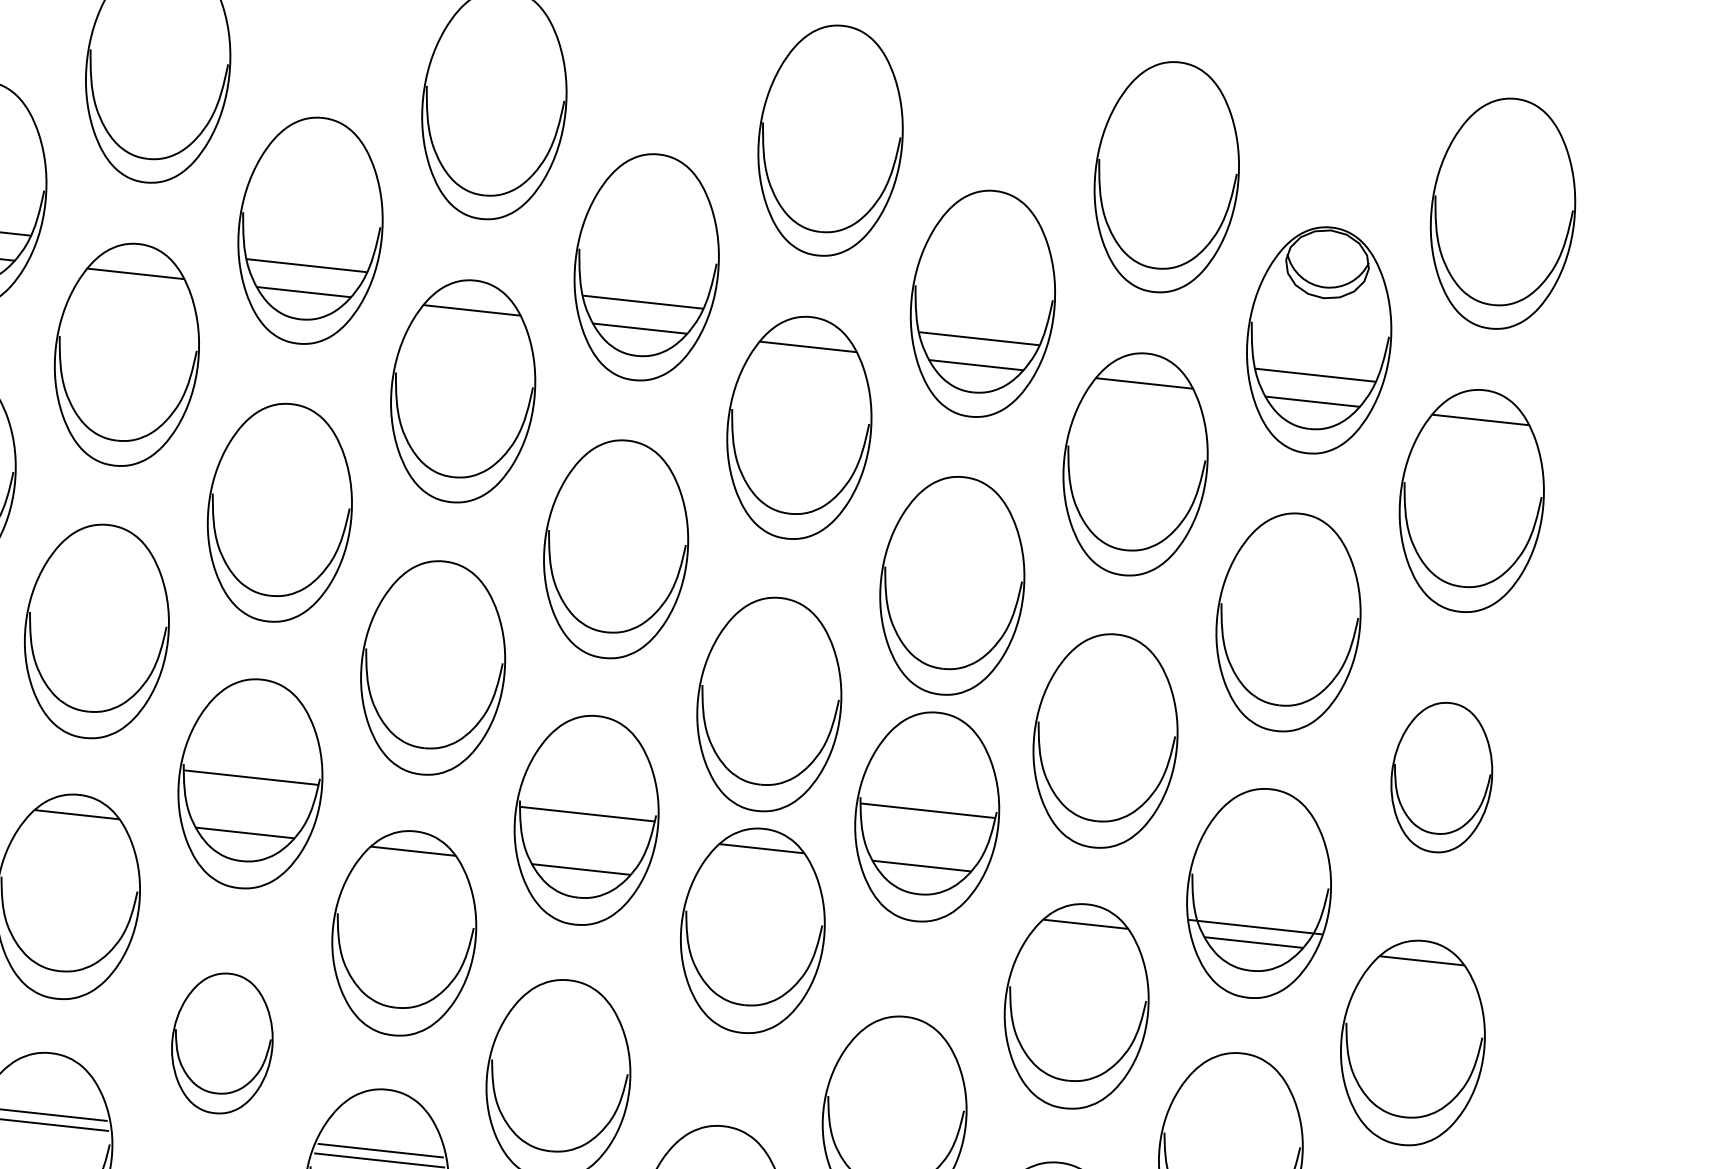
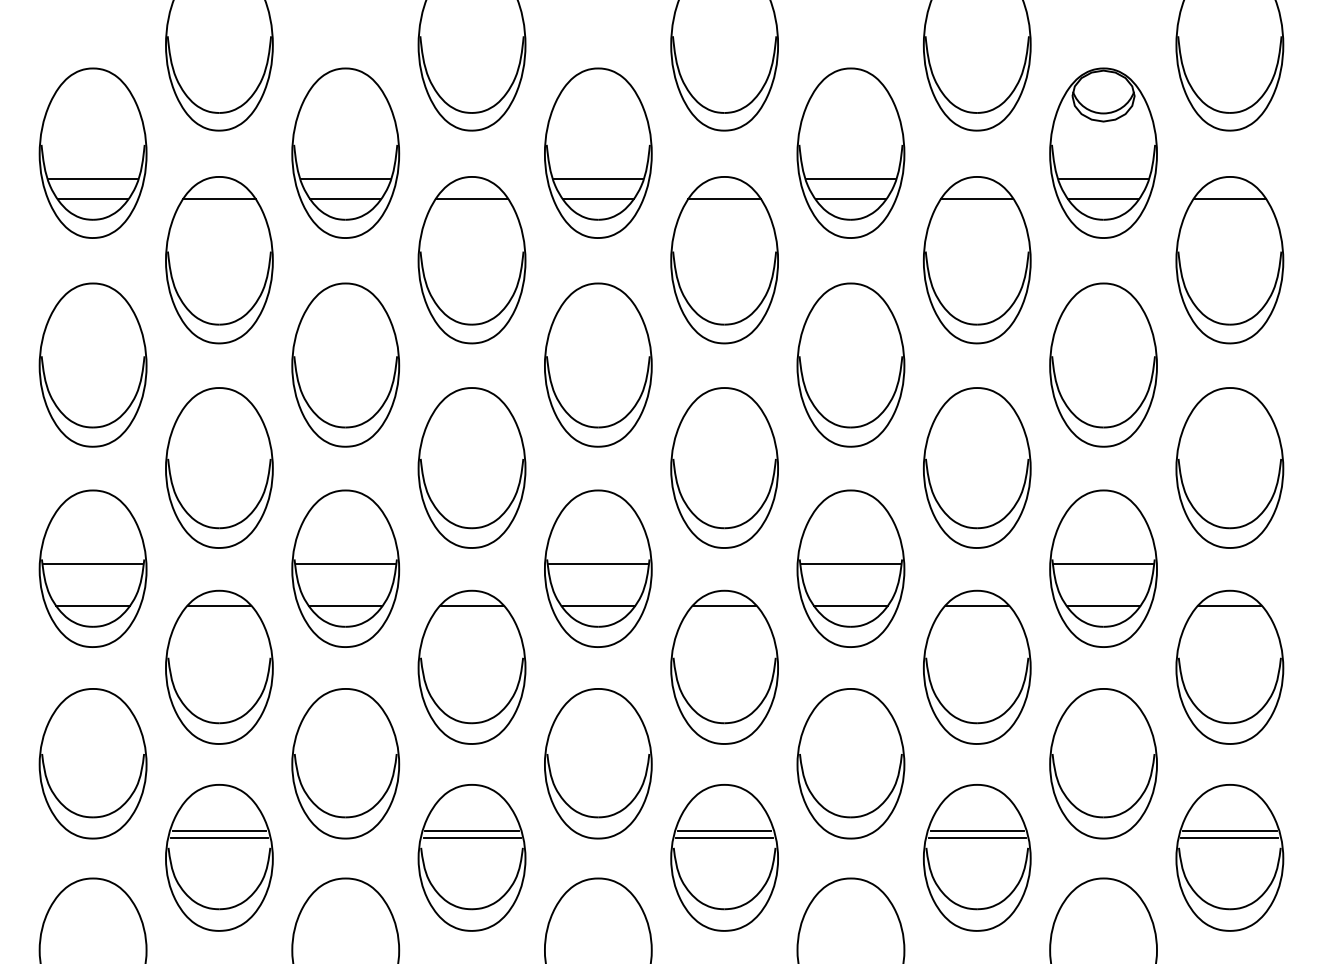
part: (1441, 776) -> (1229, 467), size x1.43
part: (926, 816) -> (850, 568), moved
line: (1255, 927) -> (1103, 564), moved
part: (752, 929) -> (724, 666), moved
part: (222, 1043) -> (345, 763), size x1.43

